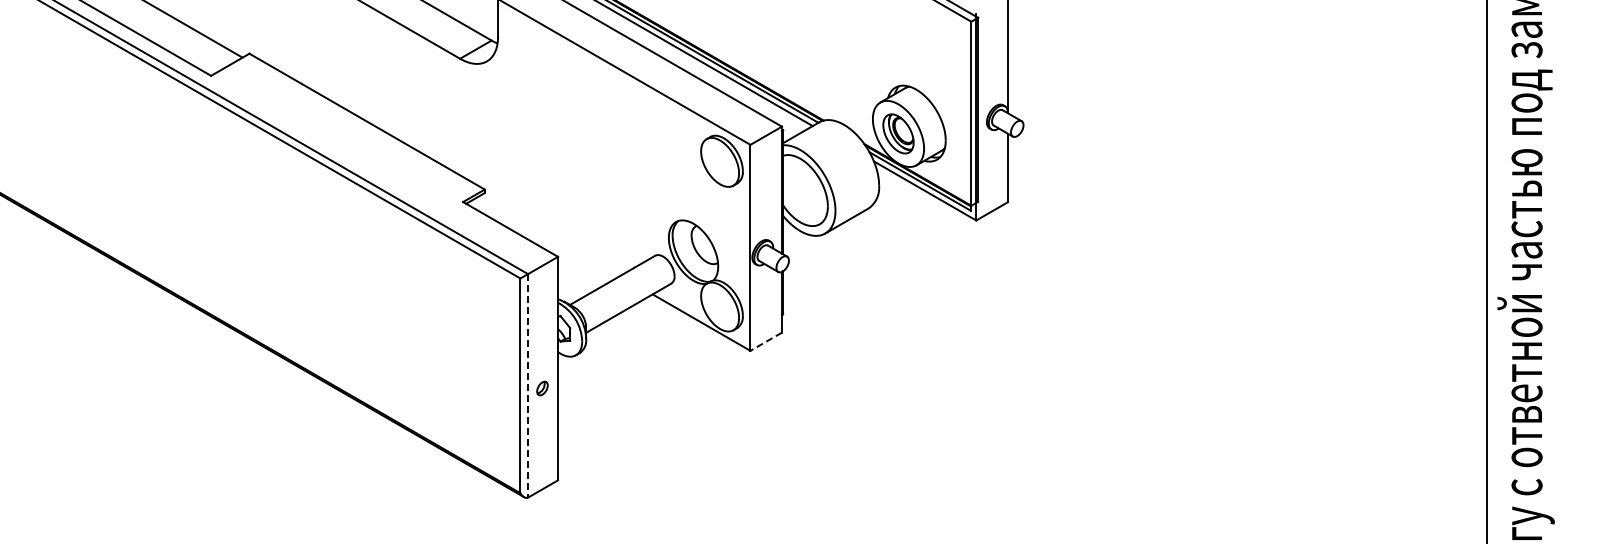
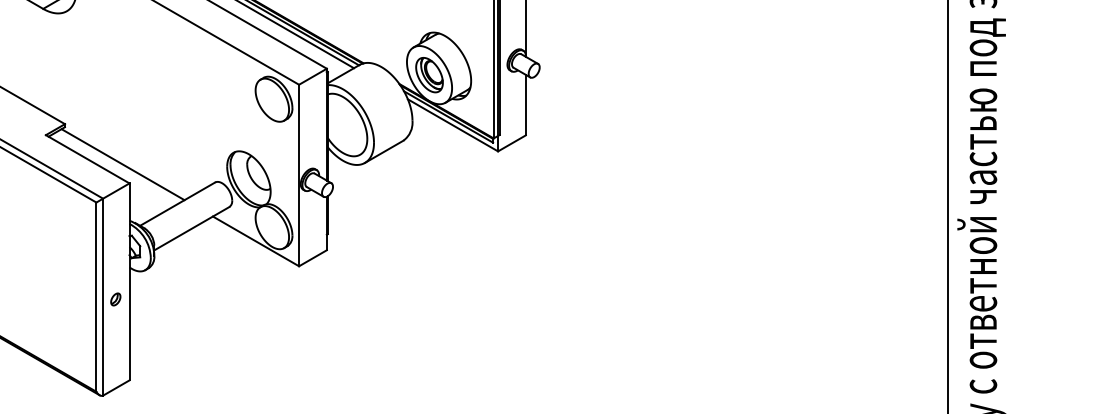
line: (550, 235) -> (122, 164), added
line: (765, 342) -> (312, 258), dashed -> solid
line: (528, 385) -> (103, 296), dashed -> solid

